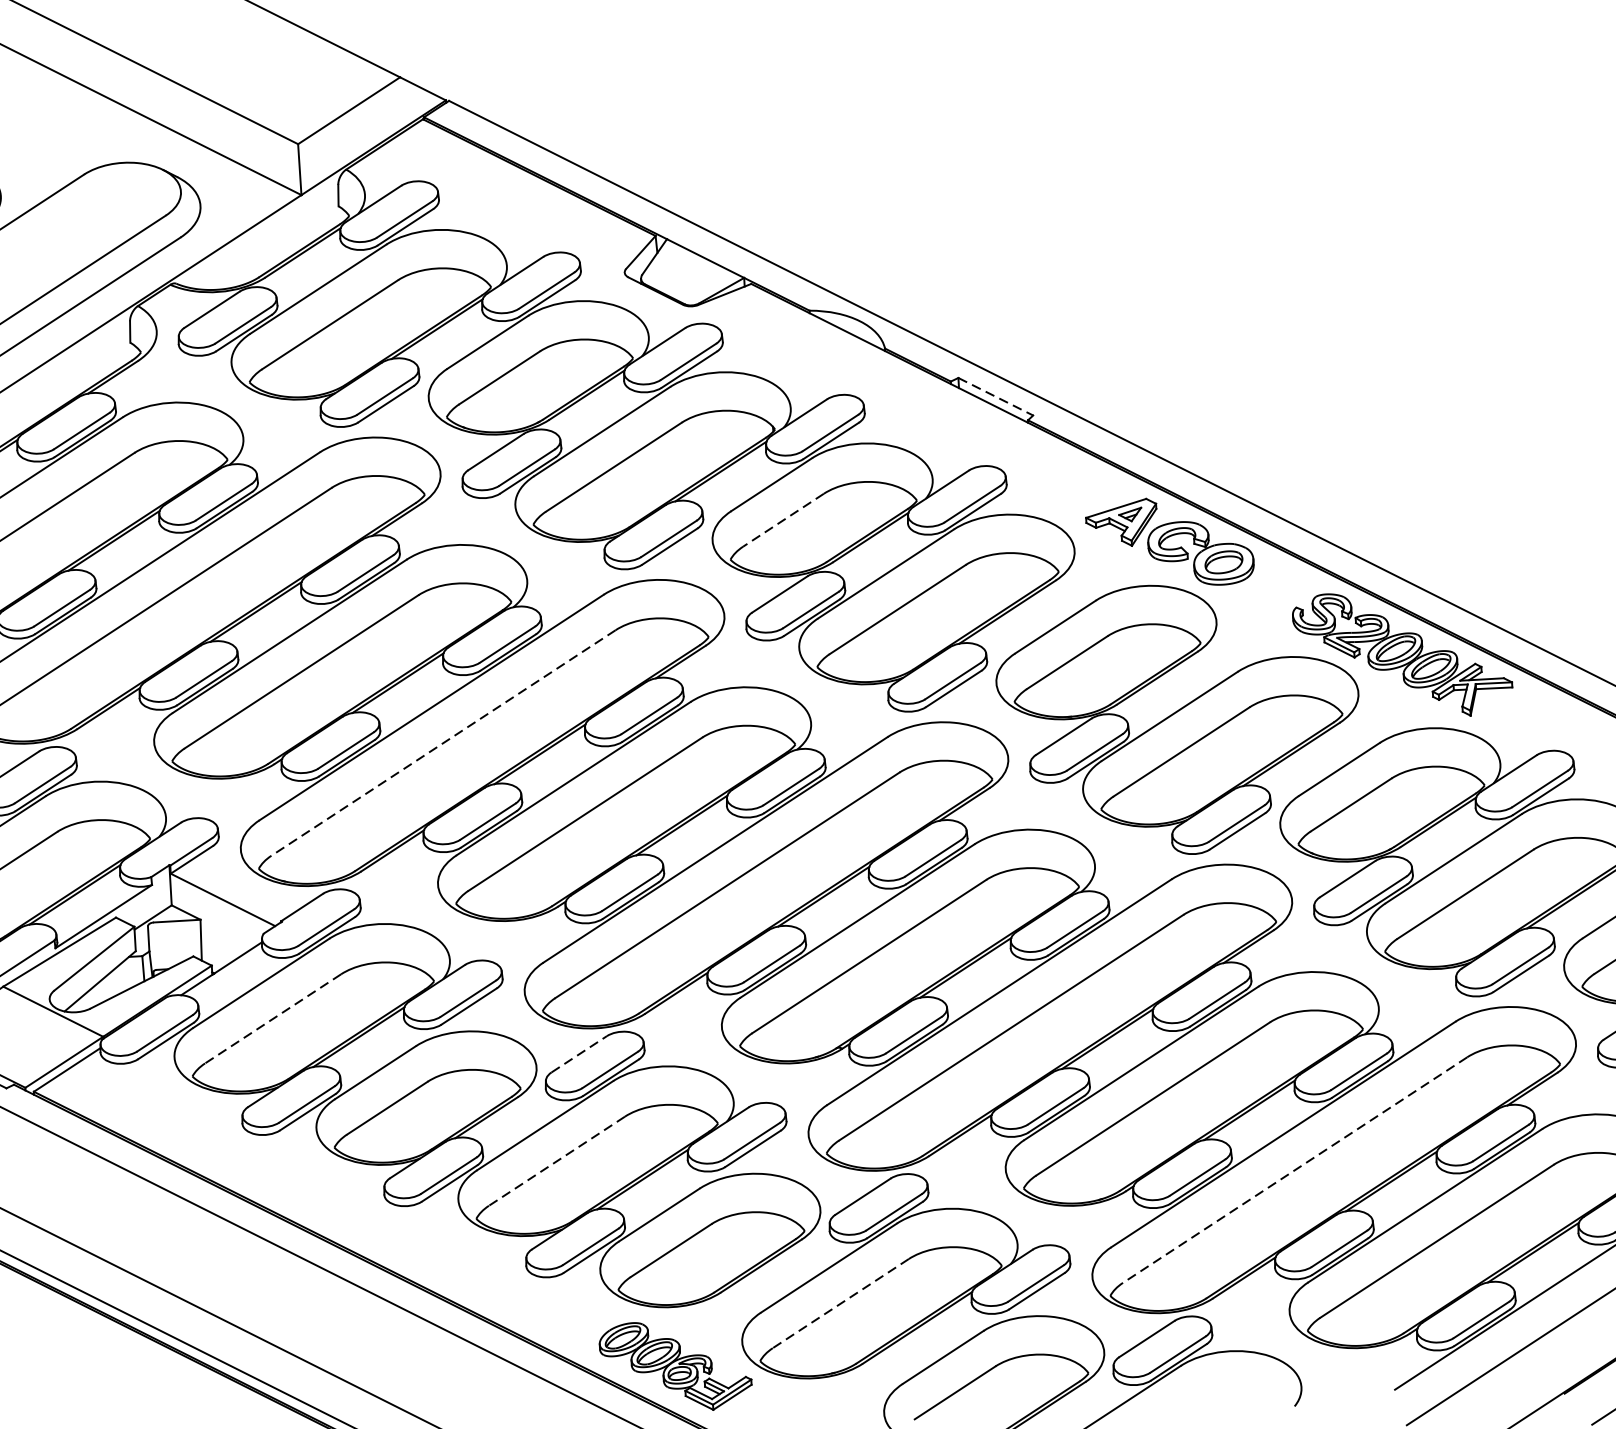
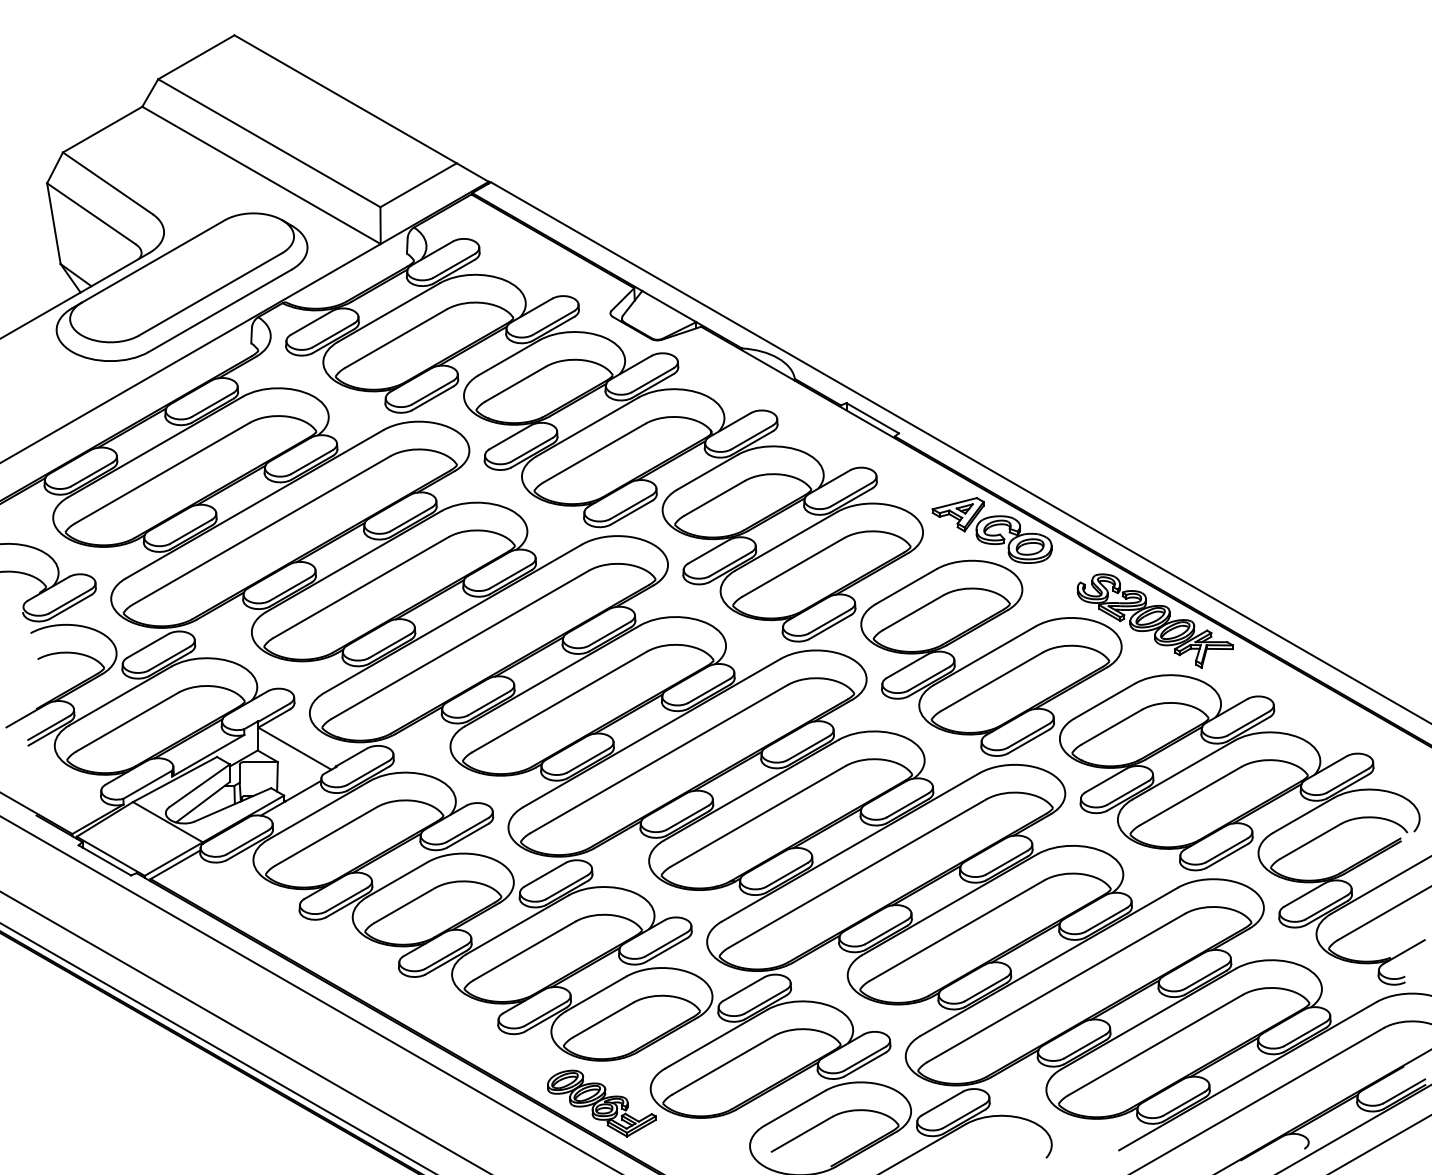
line: (996, 397) -> (873, 418), dashed -> solid
line: (783, 520) -> (714, 498), dashed -> solid
line: (443, 742) -> (460, 644), dashed -> solid
line: (273, 1018) -> (326, 836), dashed -> solid
line: (579, 1053) -> (545, 874), dashed -> solid
line: (556, 1160) -> (524, 950), dashed -> solid
line: (1295, 1169) -> (1056, 987), dashed -> solid
line: (841, 1303) -> (723, 1065), dashed -> solid

